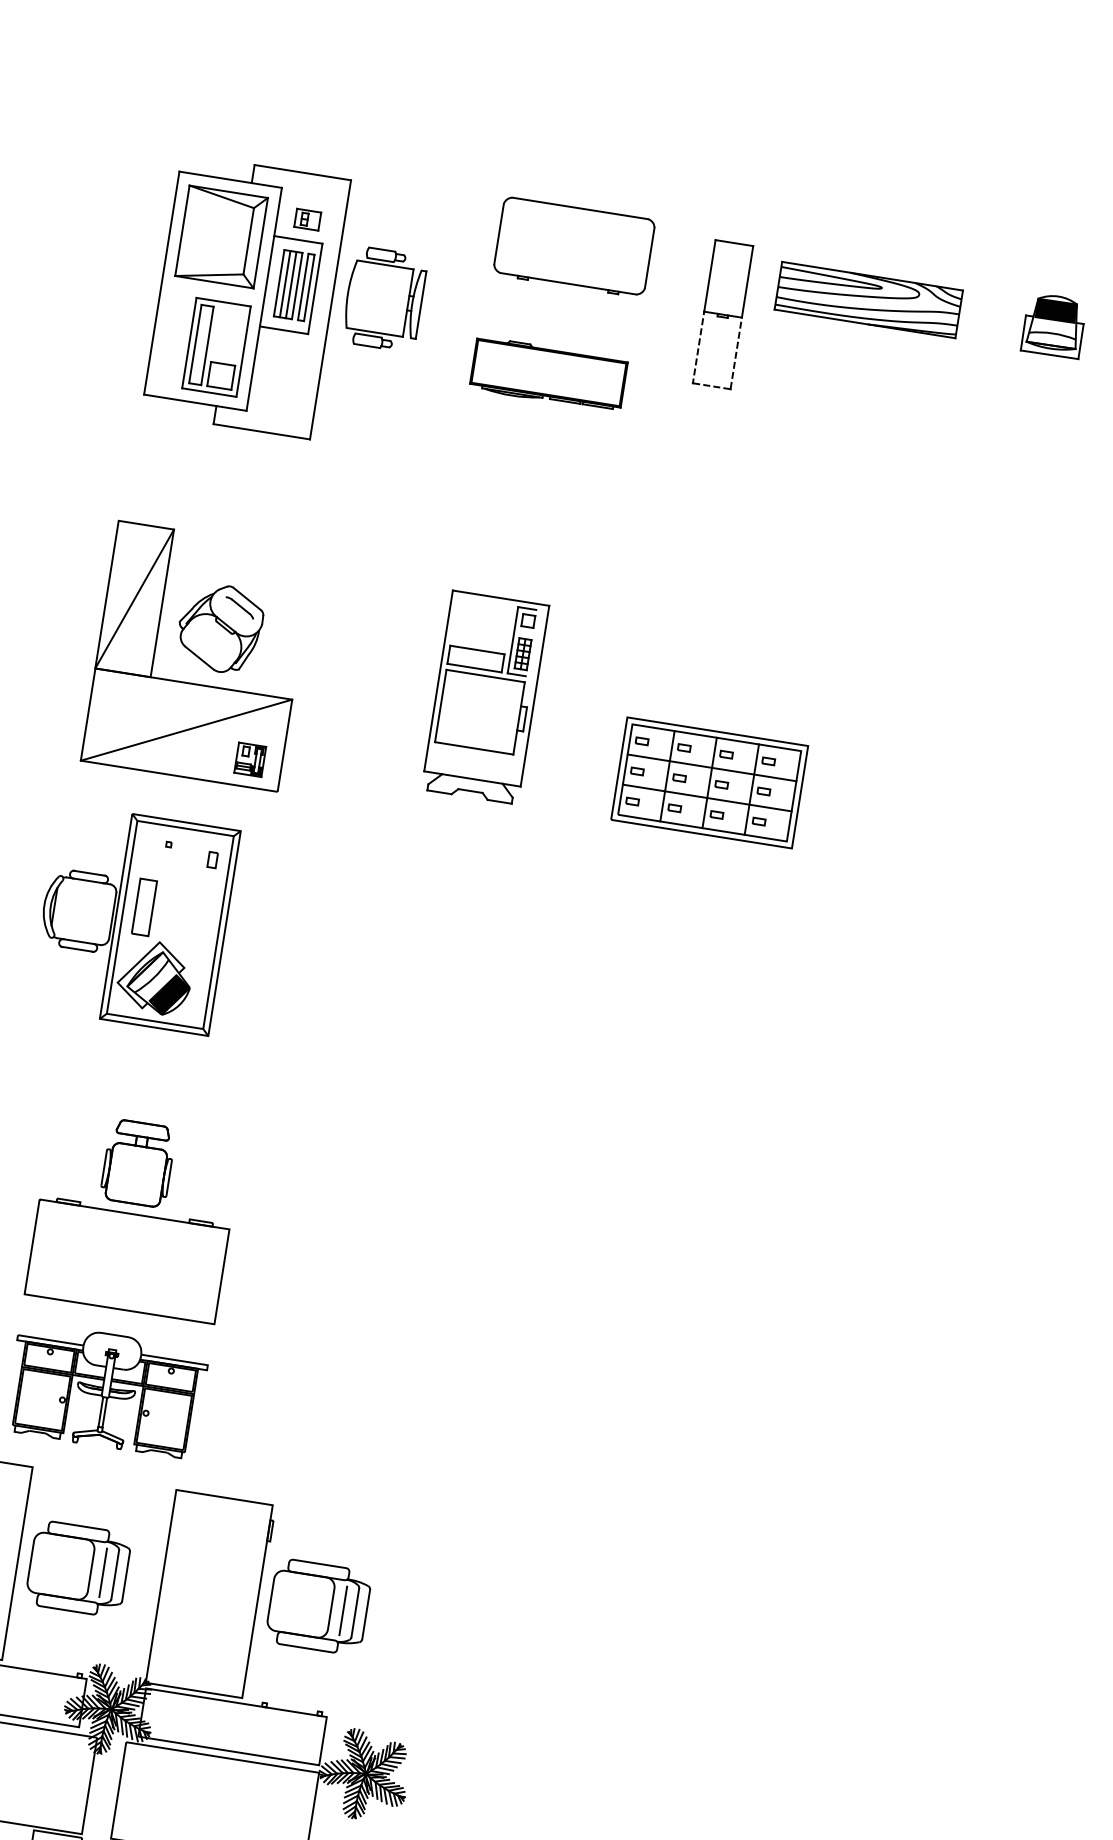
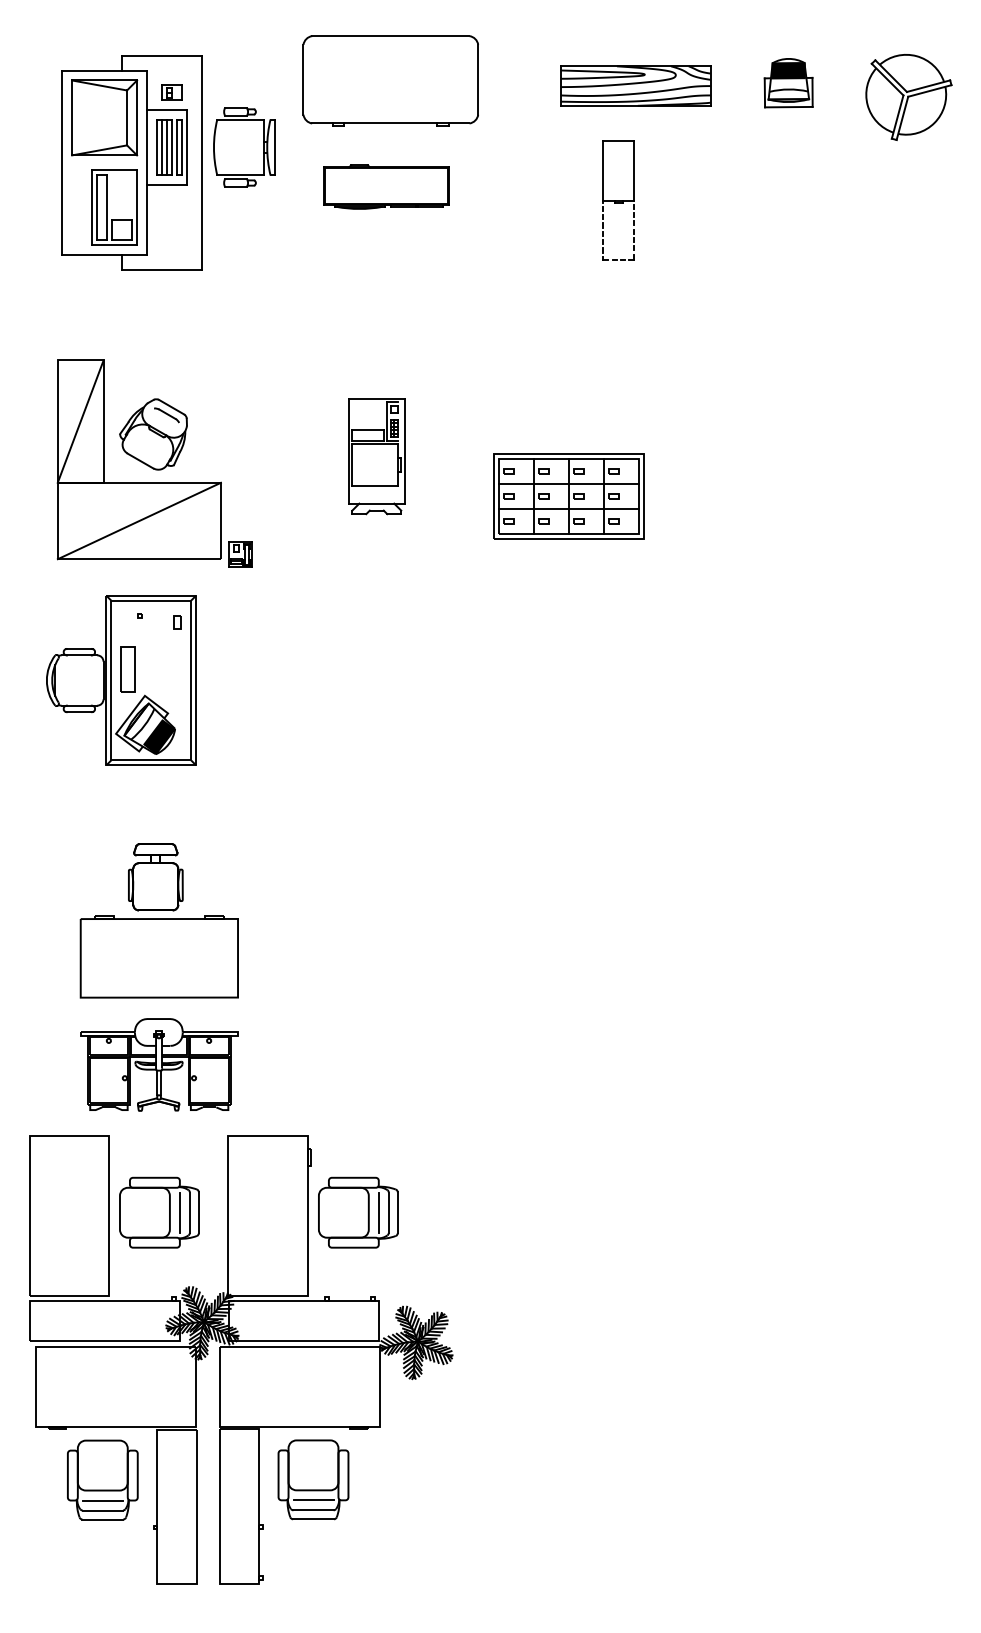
part: (573, 246) -> (390, 80), size x1.4
part: (722, 314) -> (618, 200), moved
part: (485, 697) -> (376, 456), size x0.7
part: (250, 759) -> (240, 554), moved

